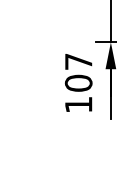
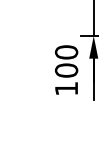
text: (78, 61) -> (66, 52), 107 -> 100

